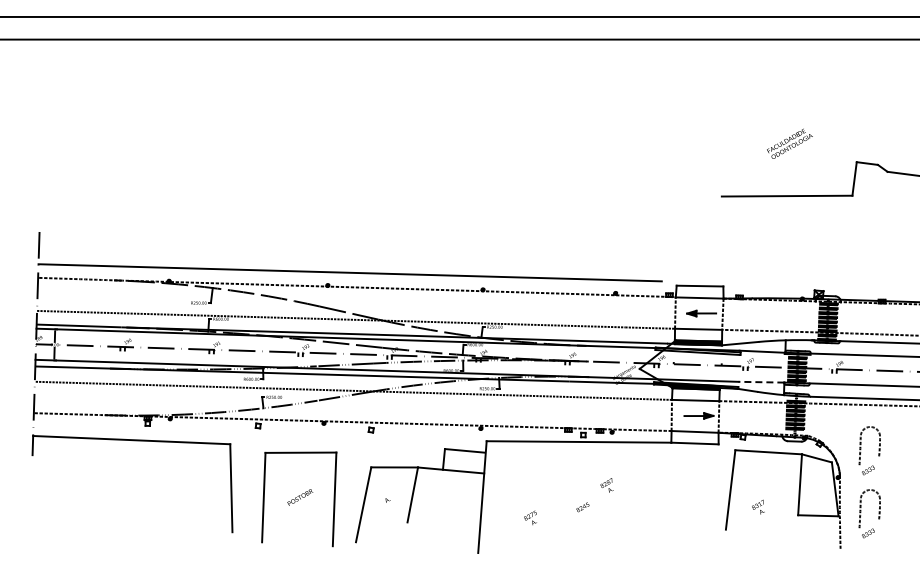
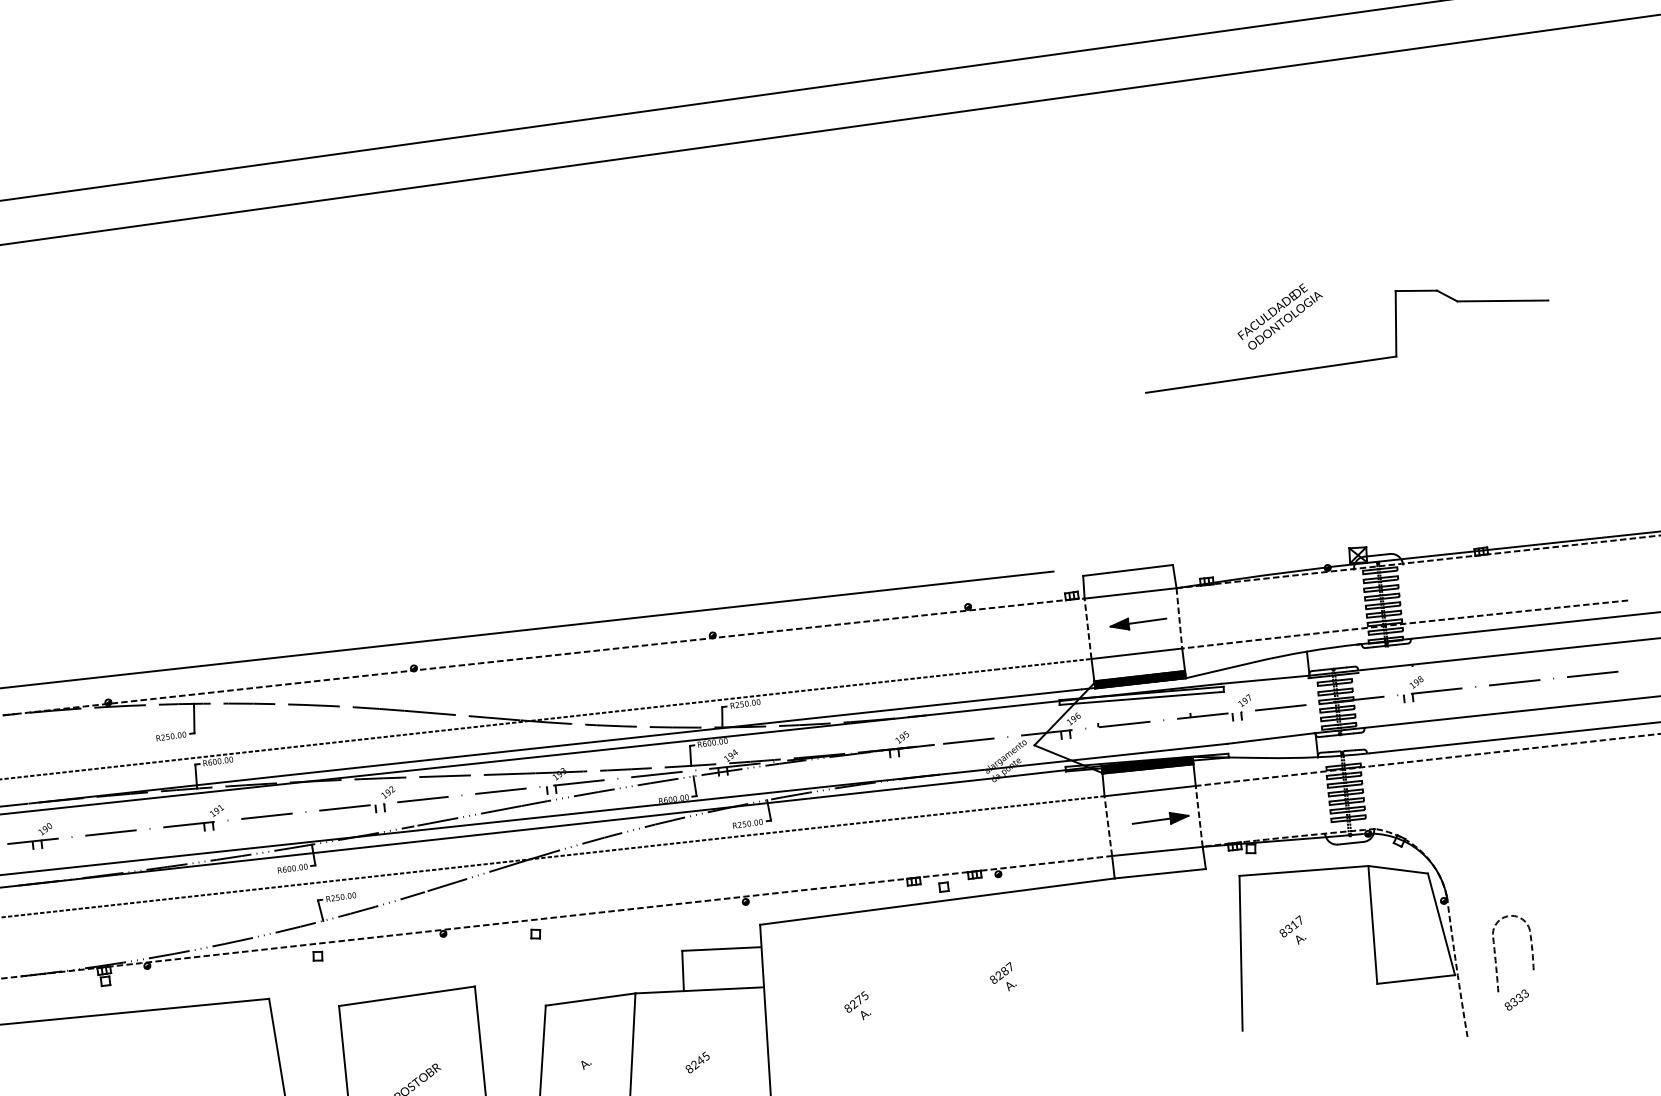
text: (789, 143) -> (1279, 315), moved
line: (761, 382) -> (1271, 738), dashed -> solid
part: (861, 449) -> (1481, 840), removed
text: (758, 506) -> (1292, 929), moved
text: (582, 507) -> (696, 1063), moved
text: (530, 517) -> (857, 1005), moved

